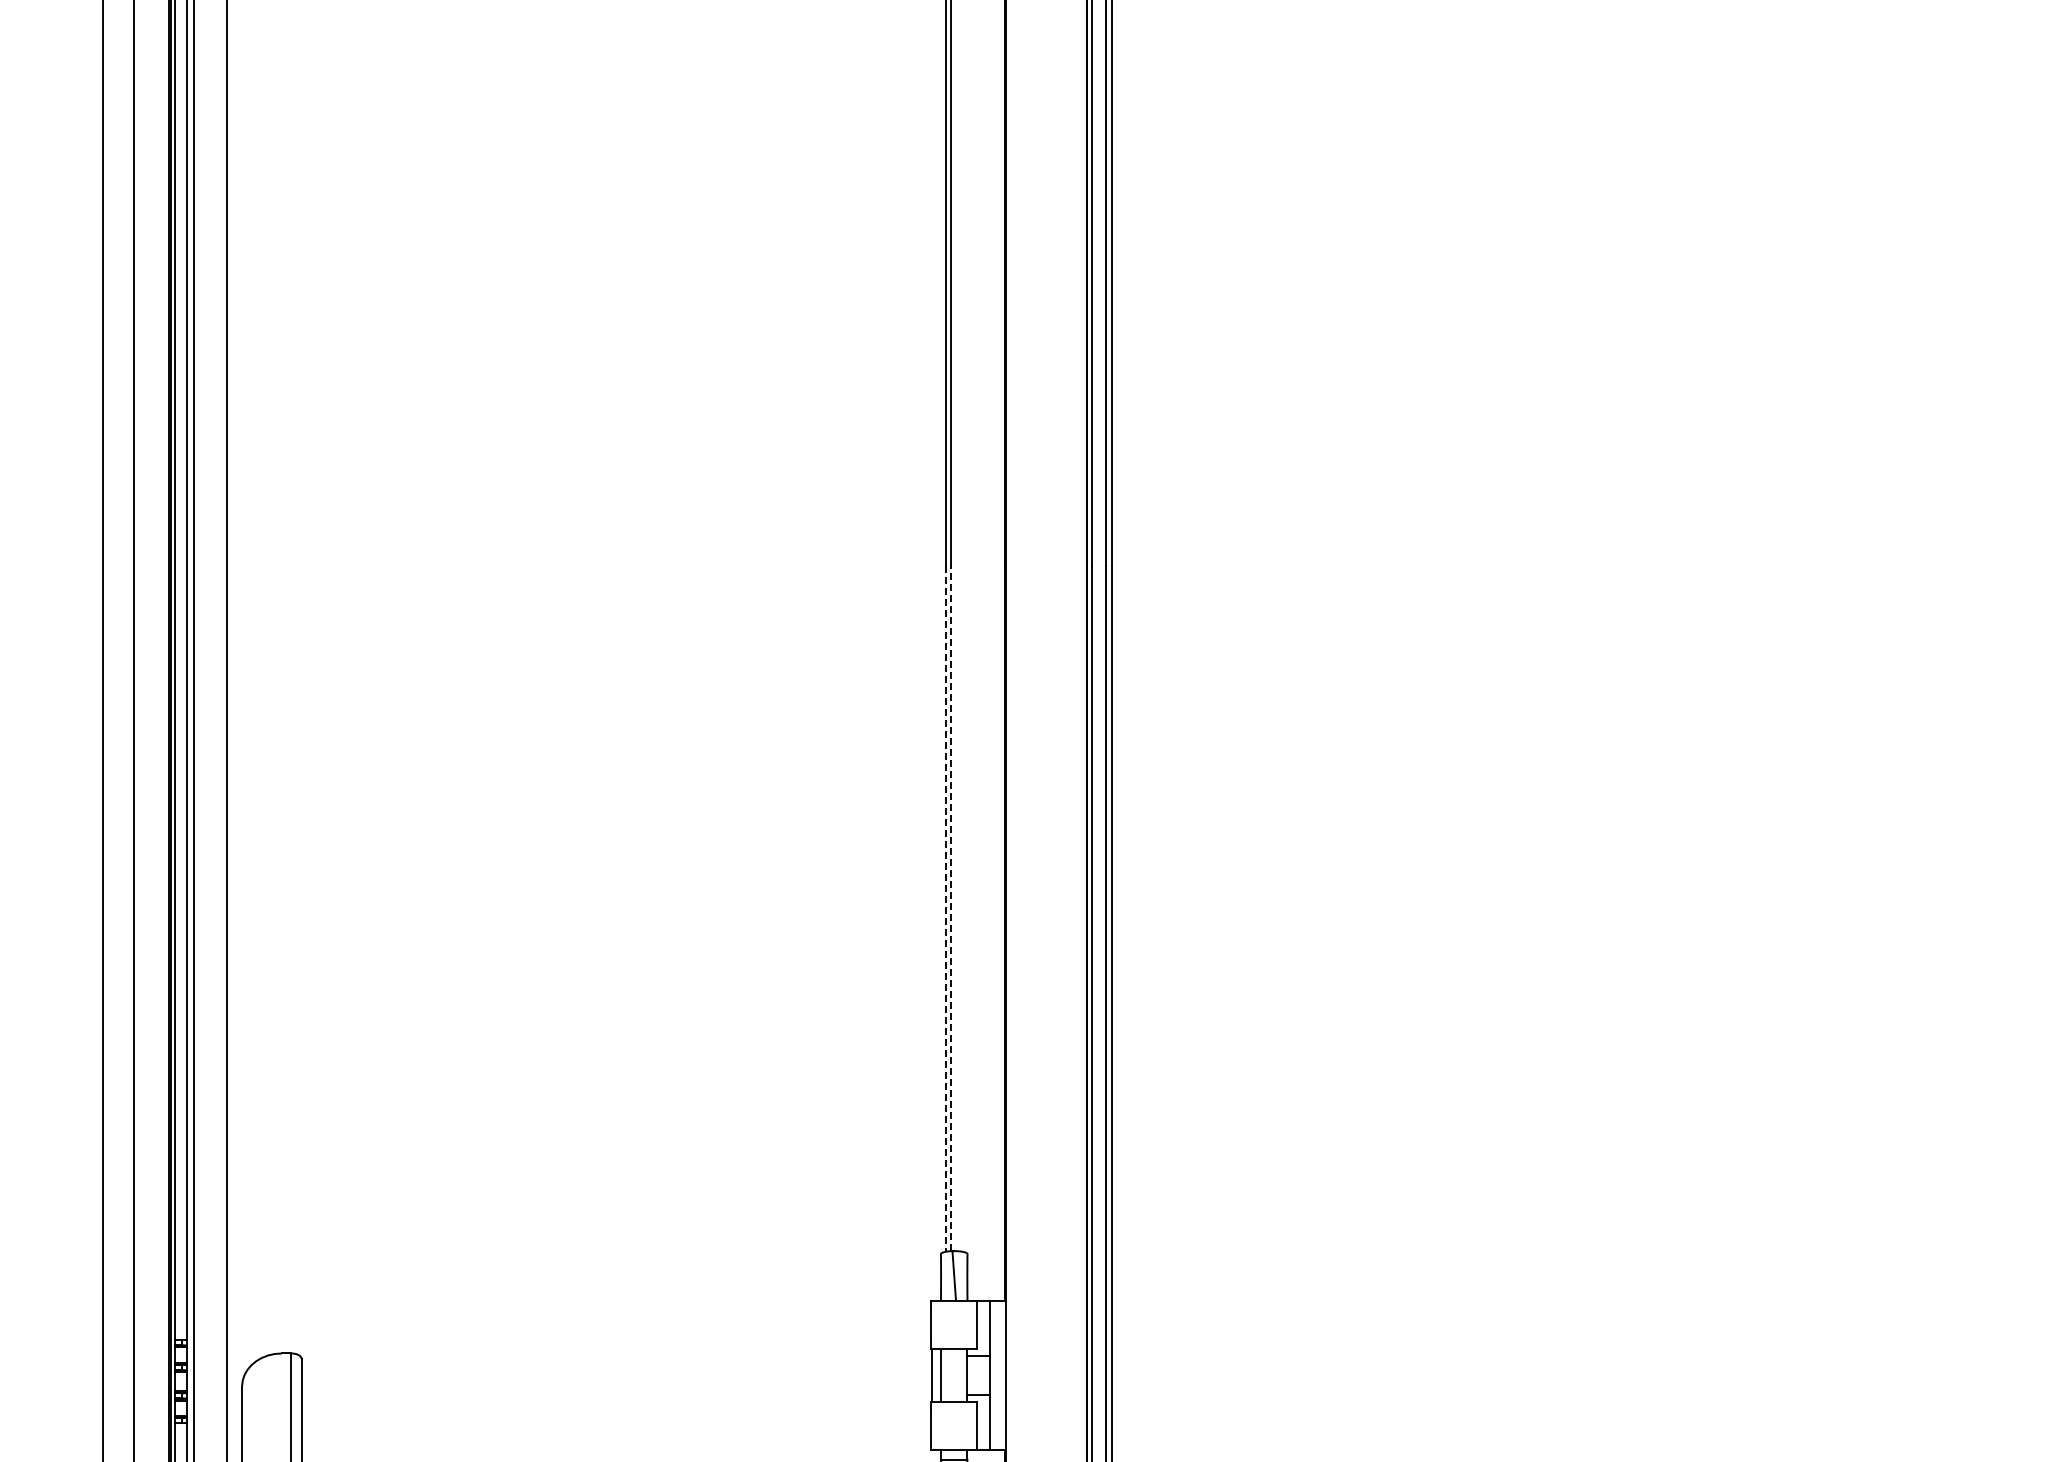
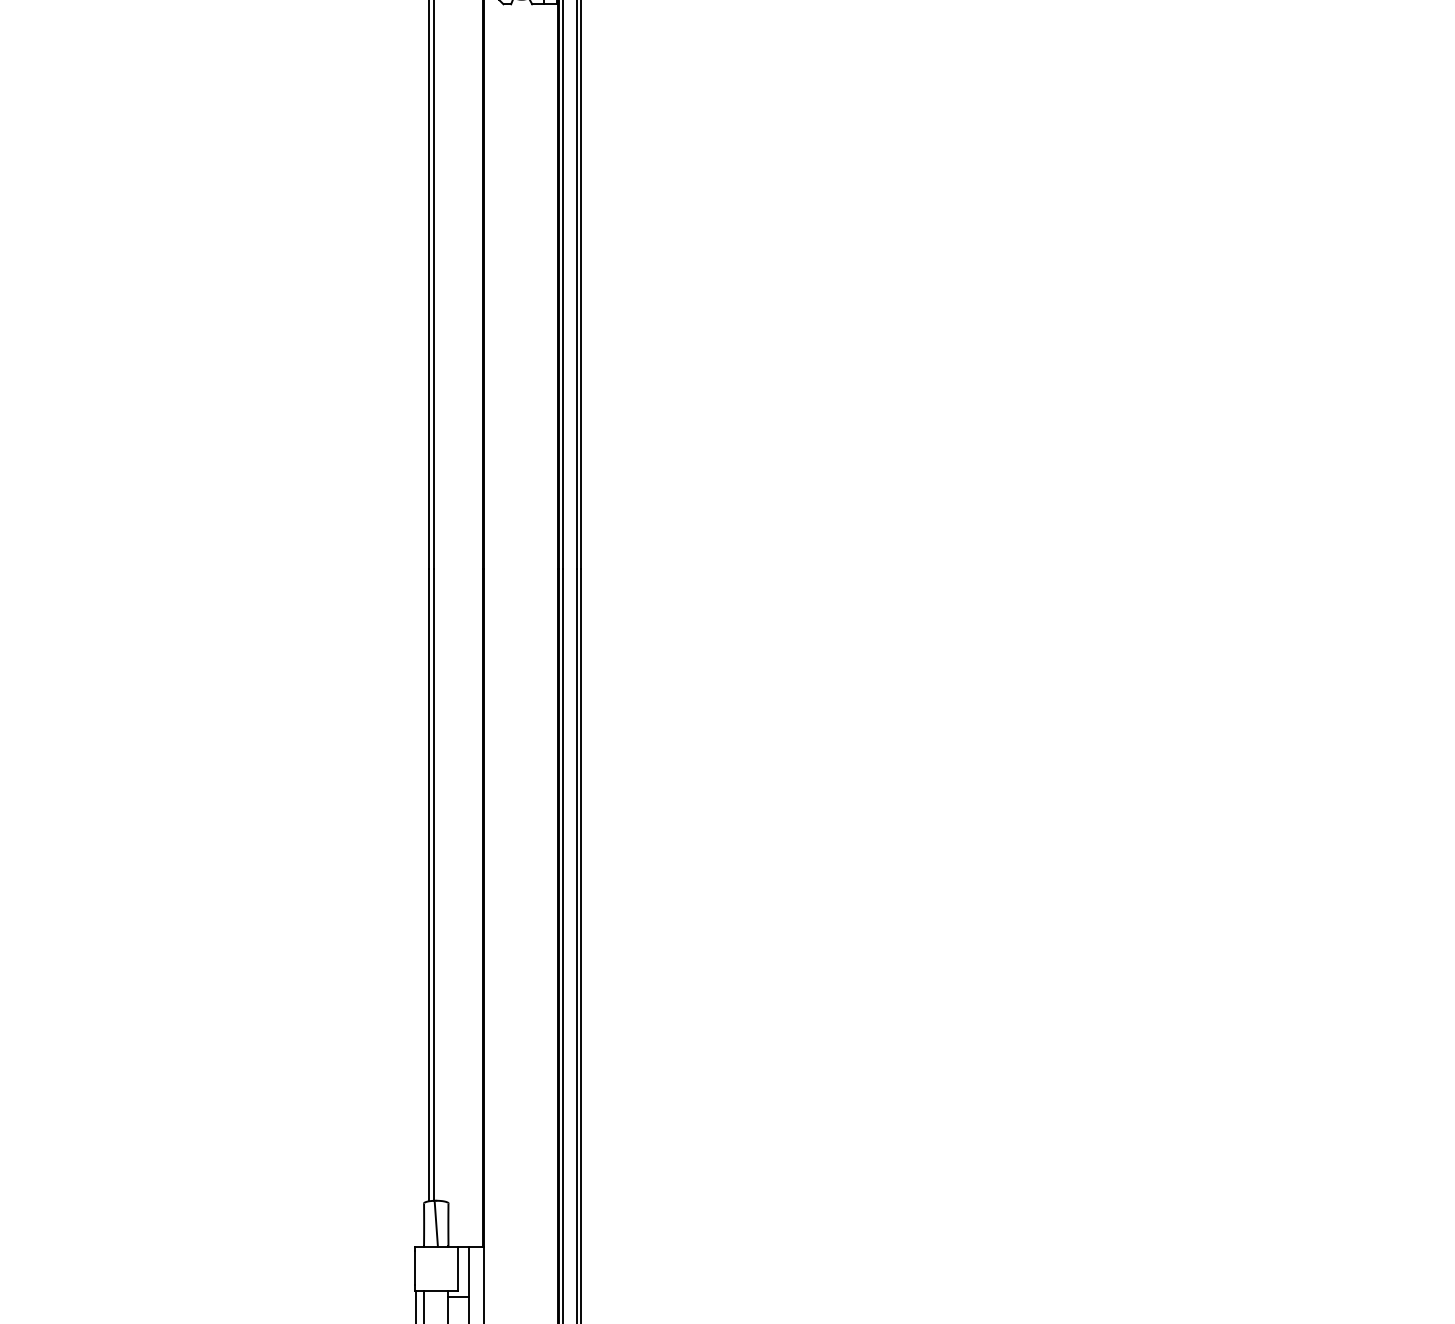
line: (945, 908) -> (428, 884), dashed -> solid
line: (951, 908) -> (433, 884), dashed -> solid

